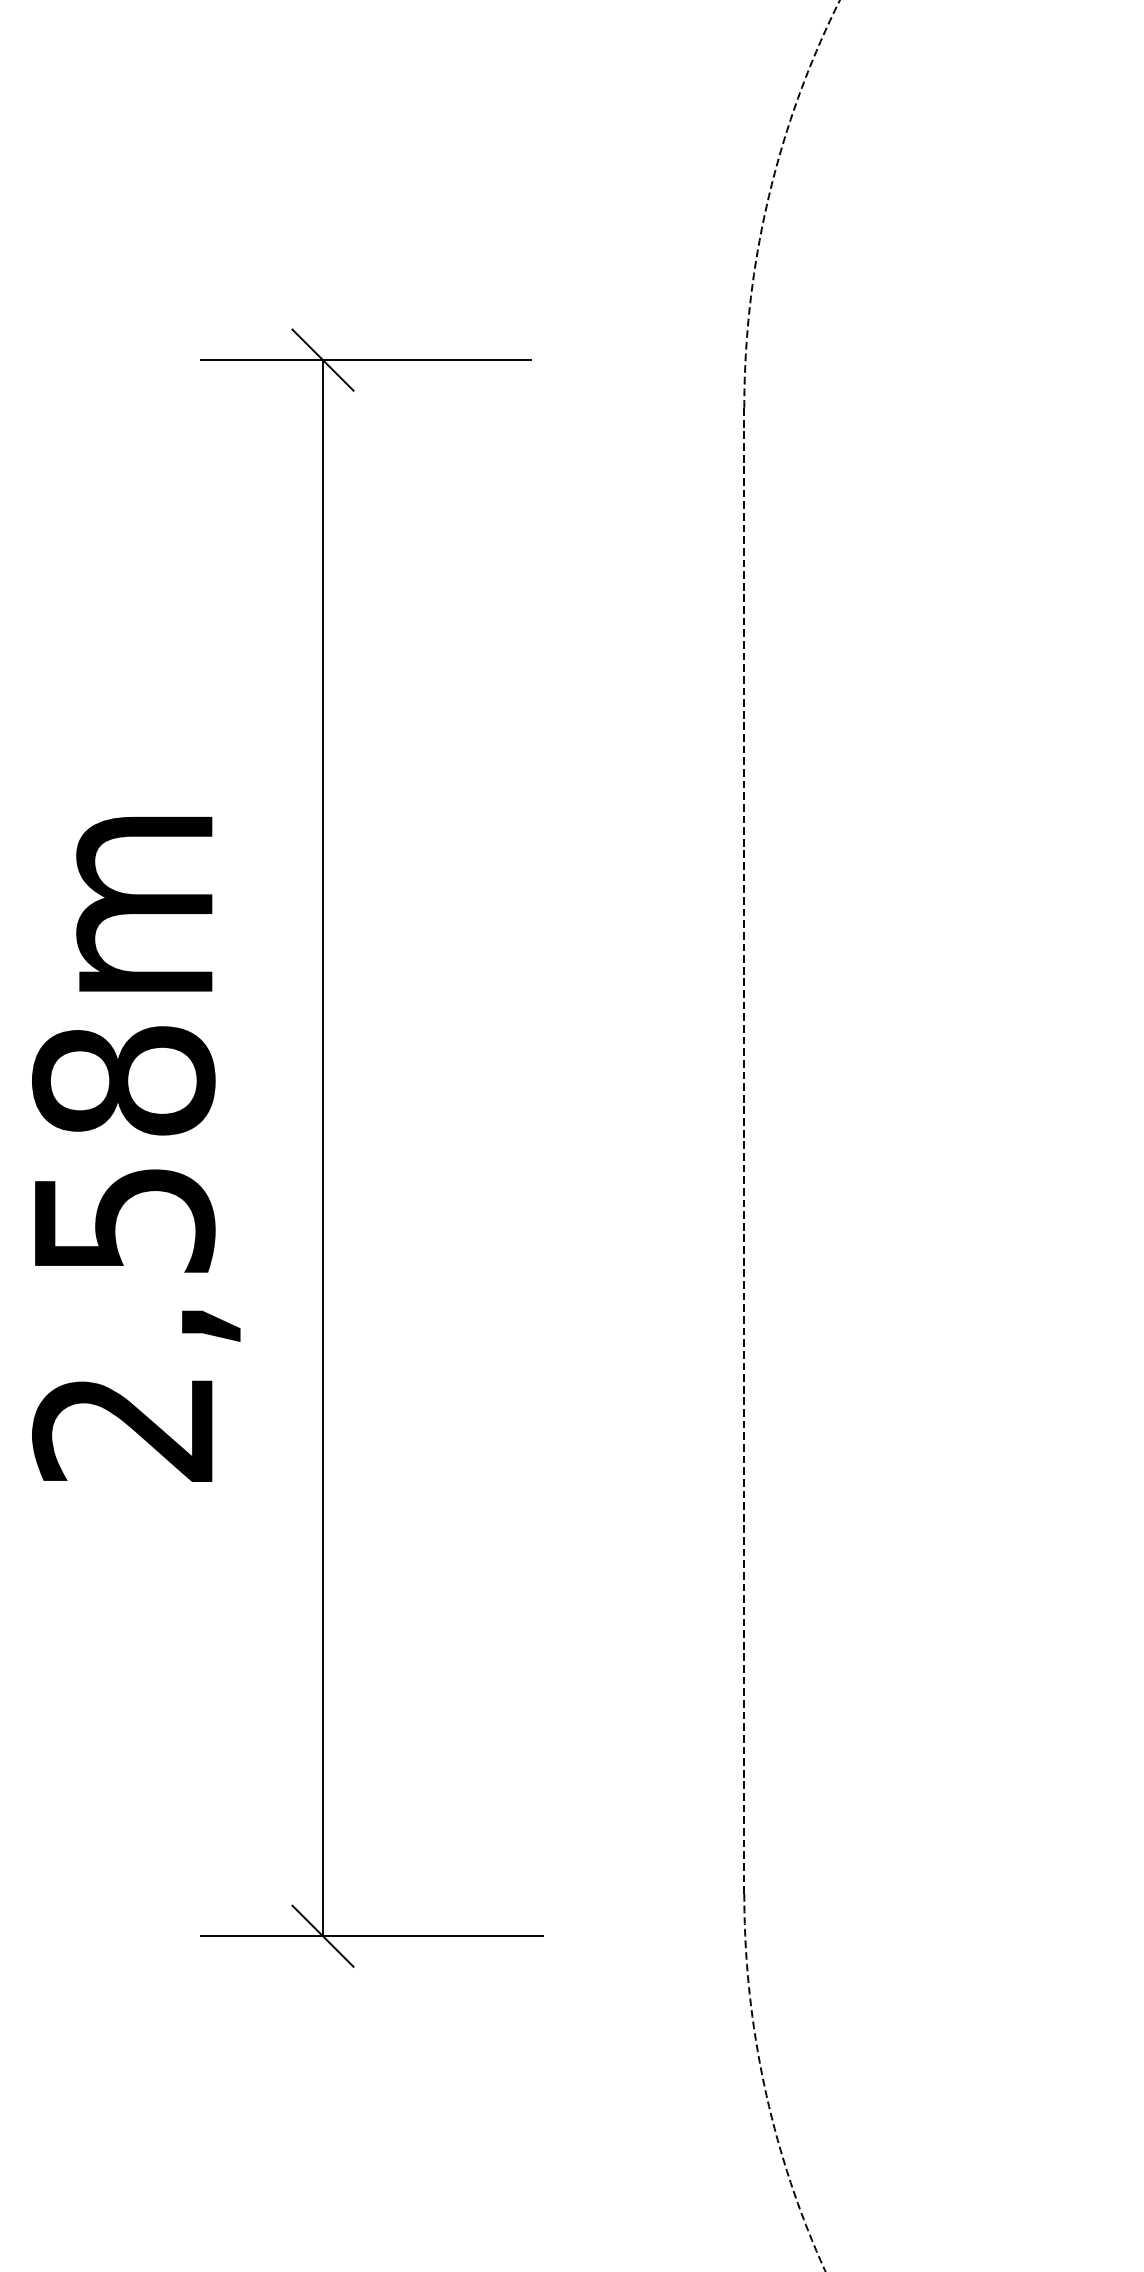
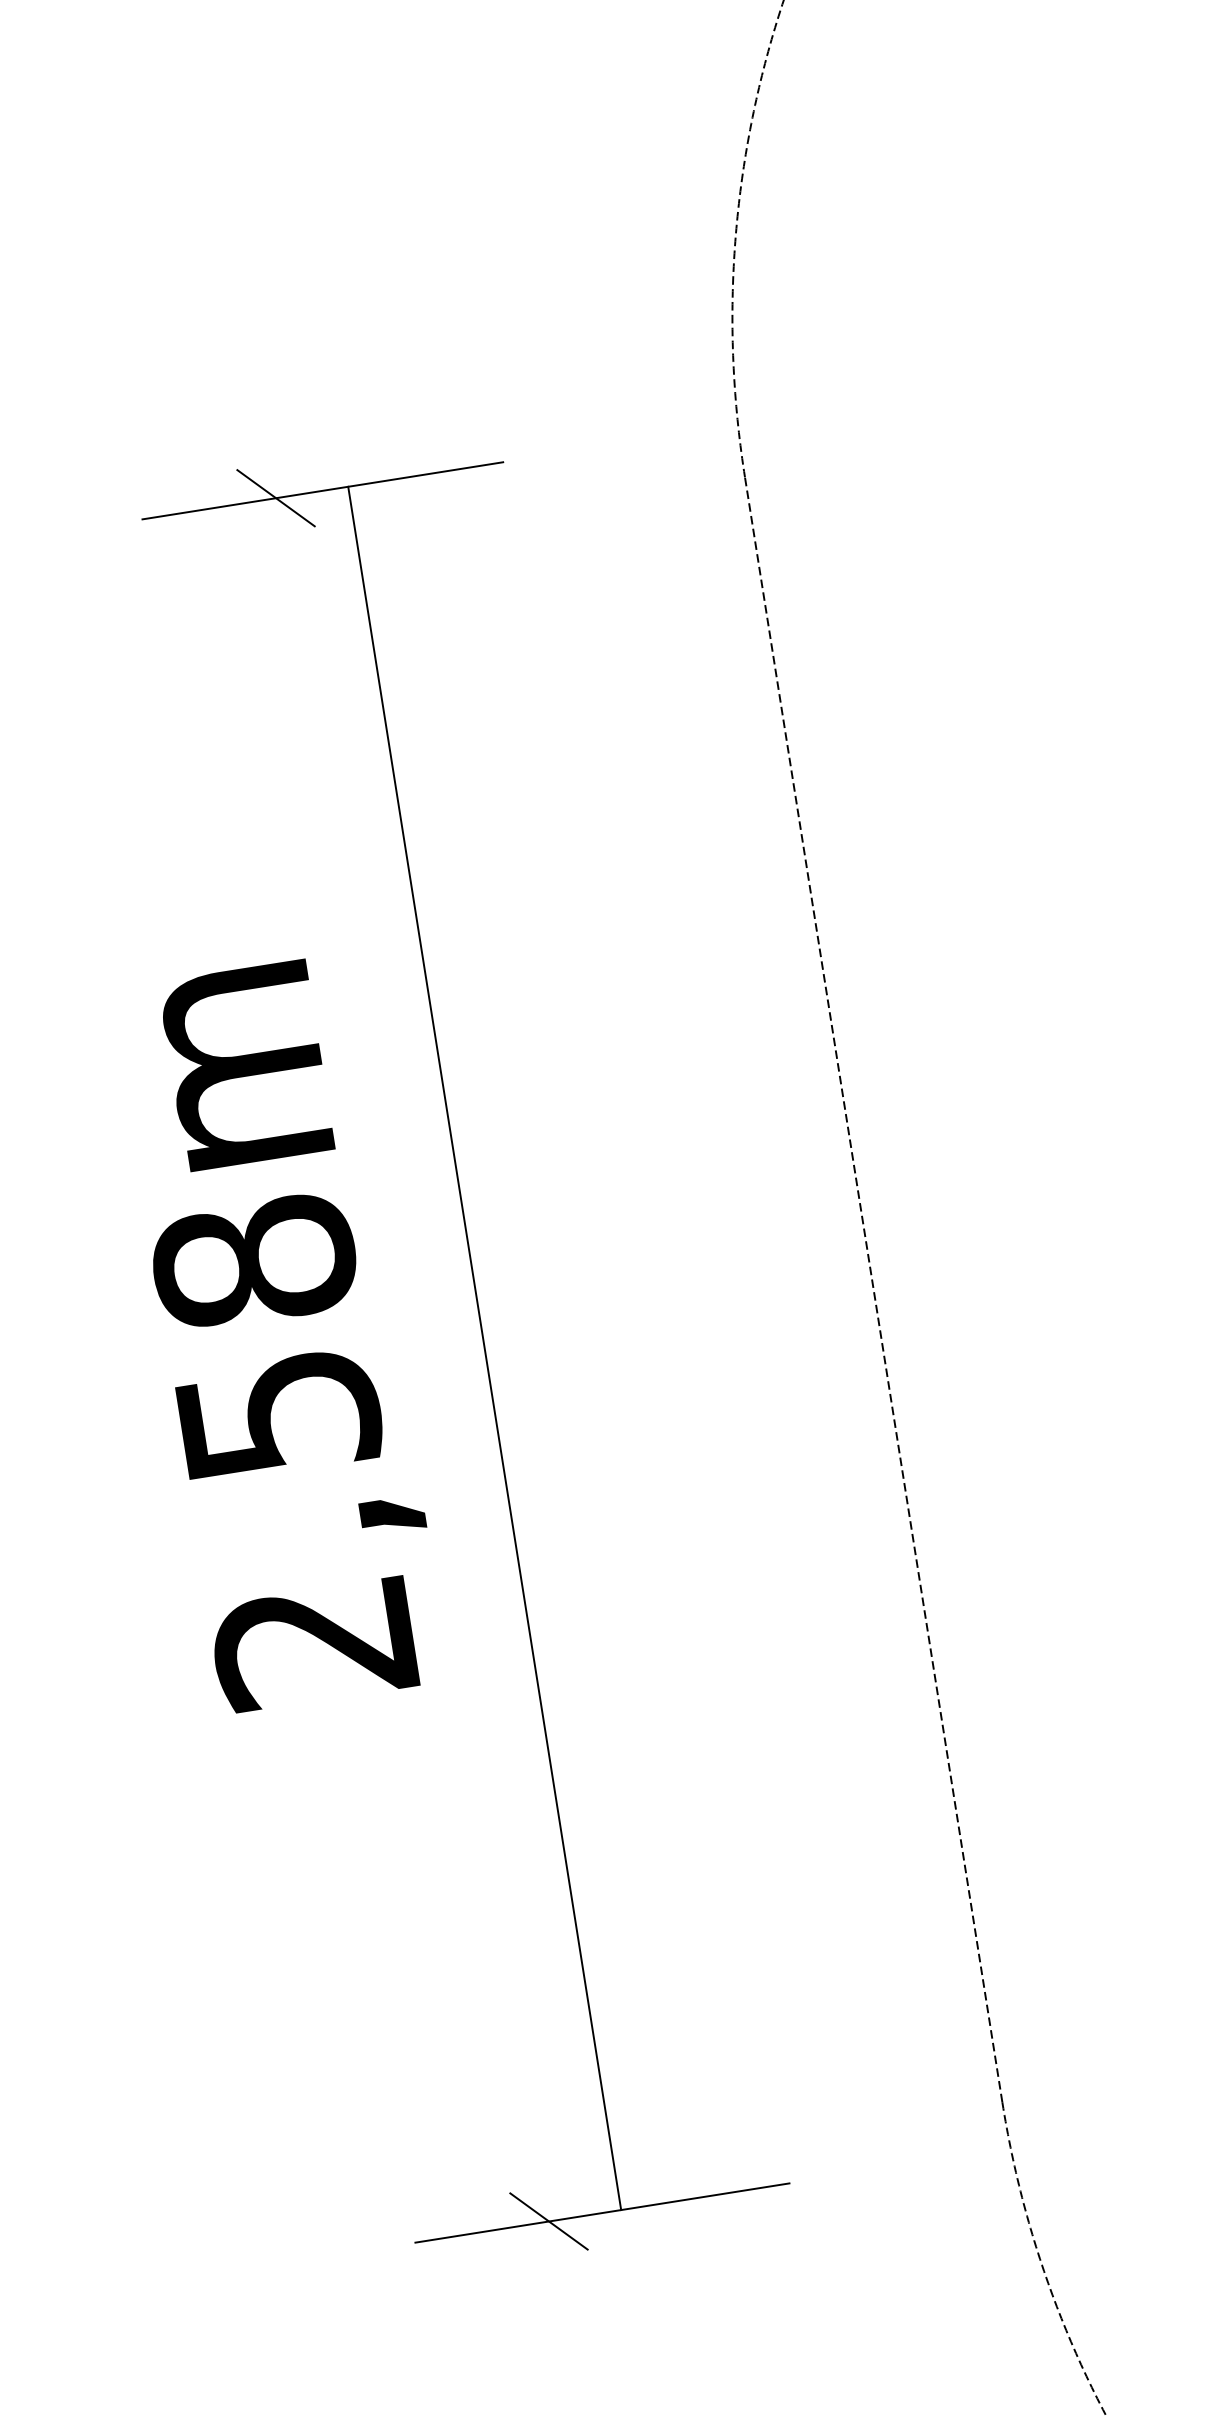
line: (322, 1148) -> (484, 1348), moved
text: (136, 1149) -> (280, 1335), moved

